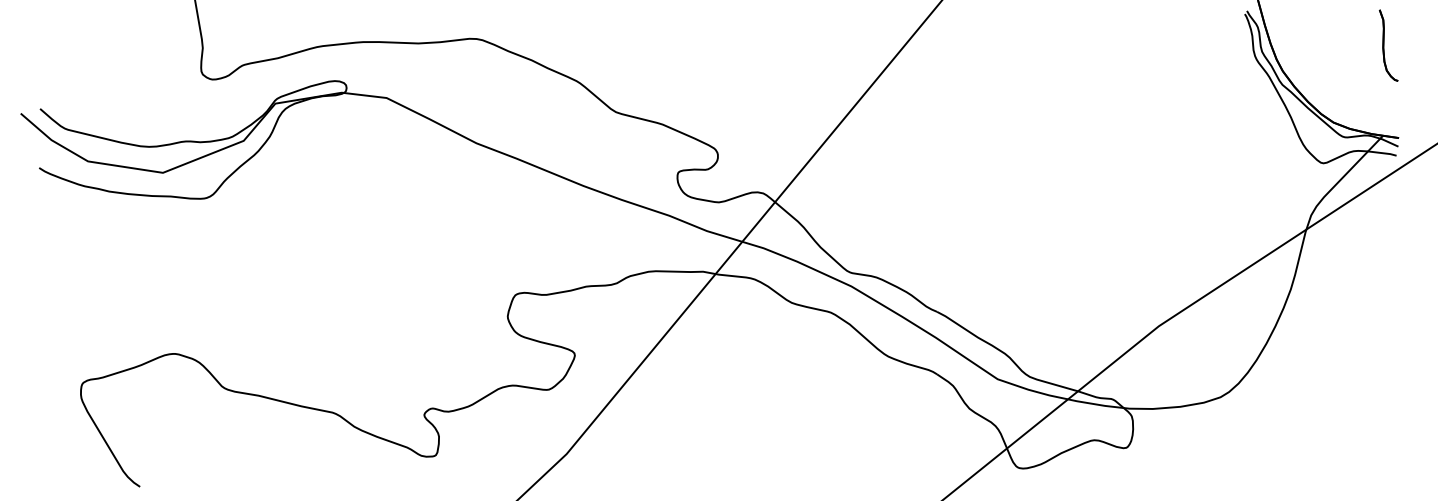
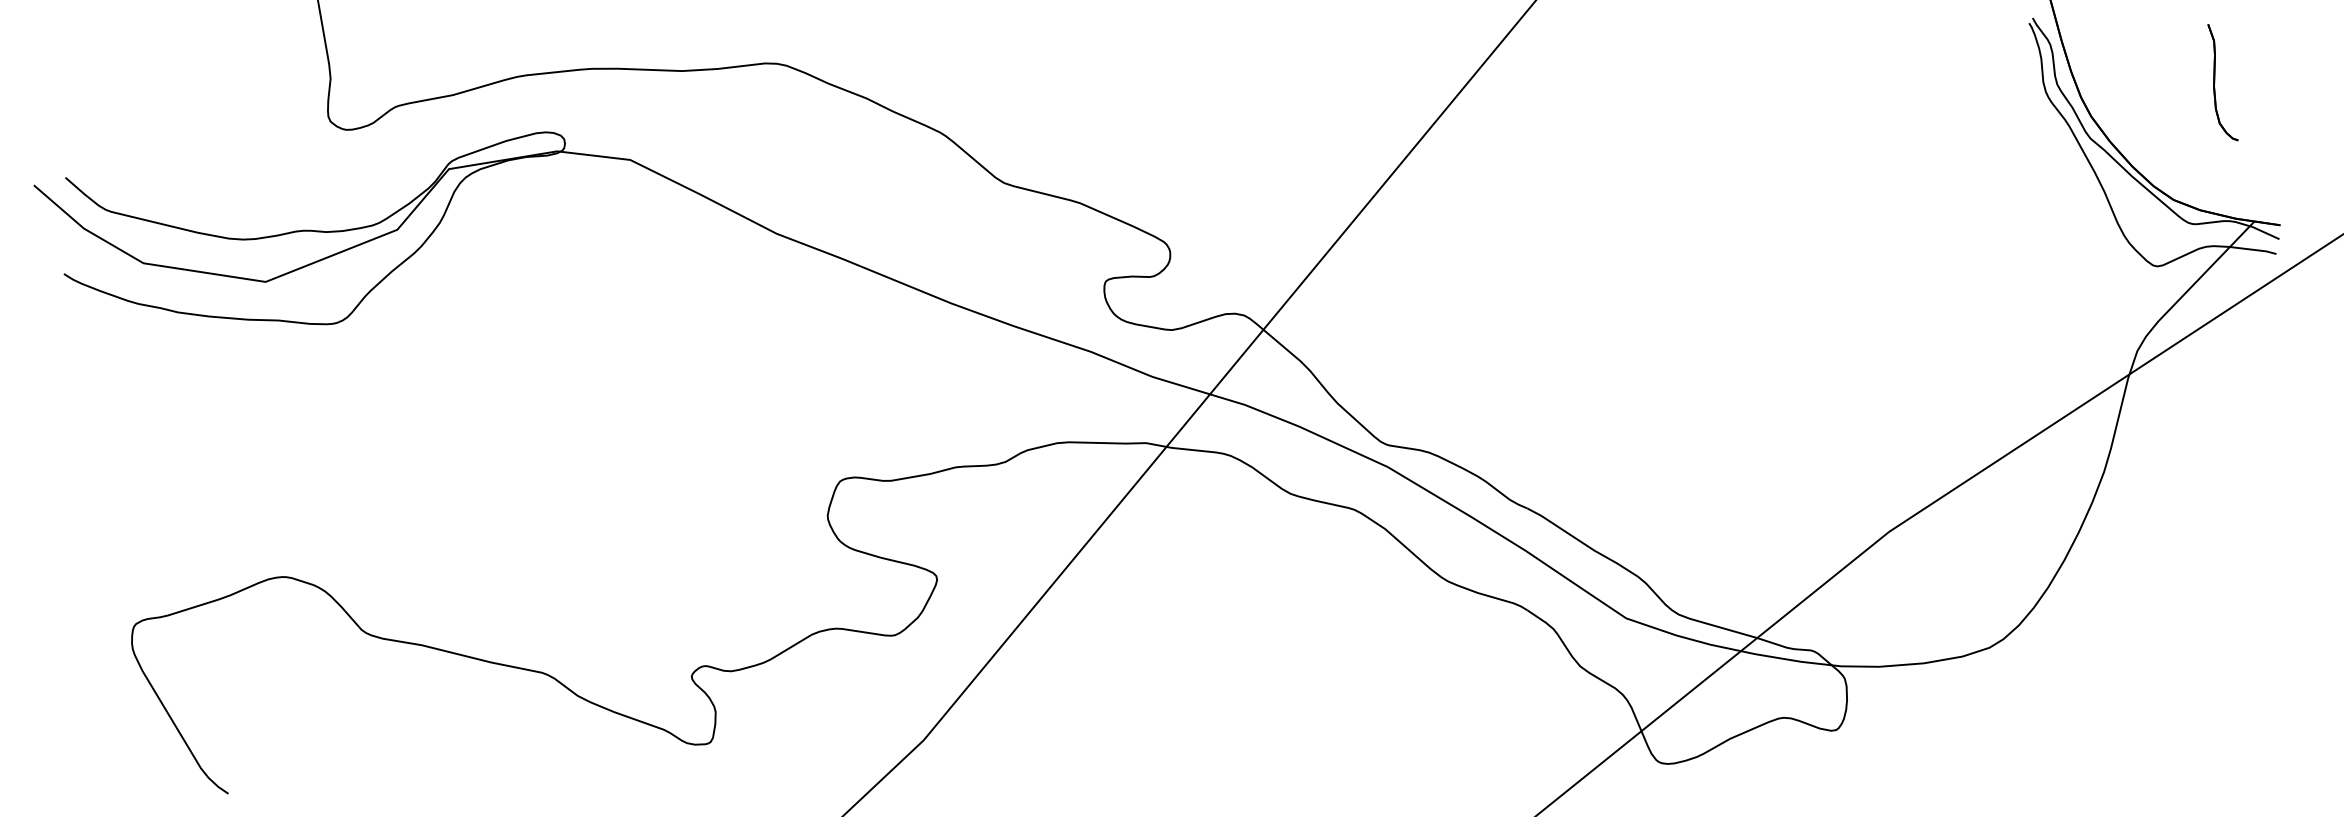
part: (1388, 45) -> (2222, 82), moved

